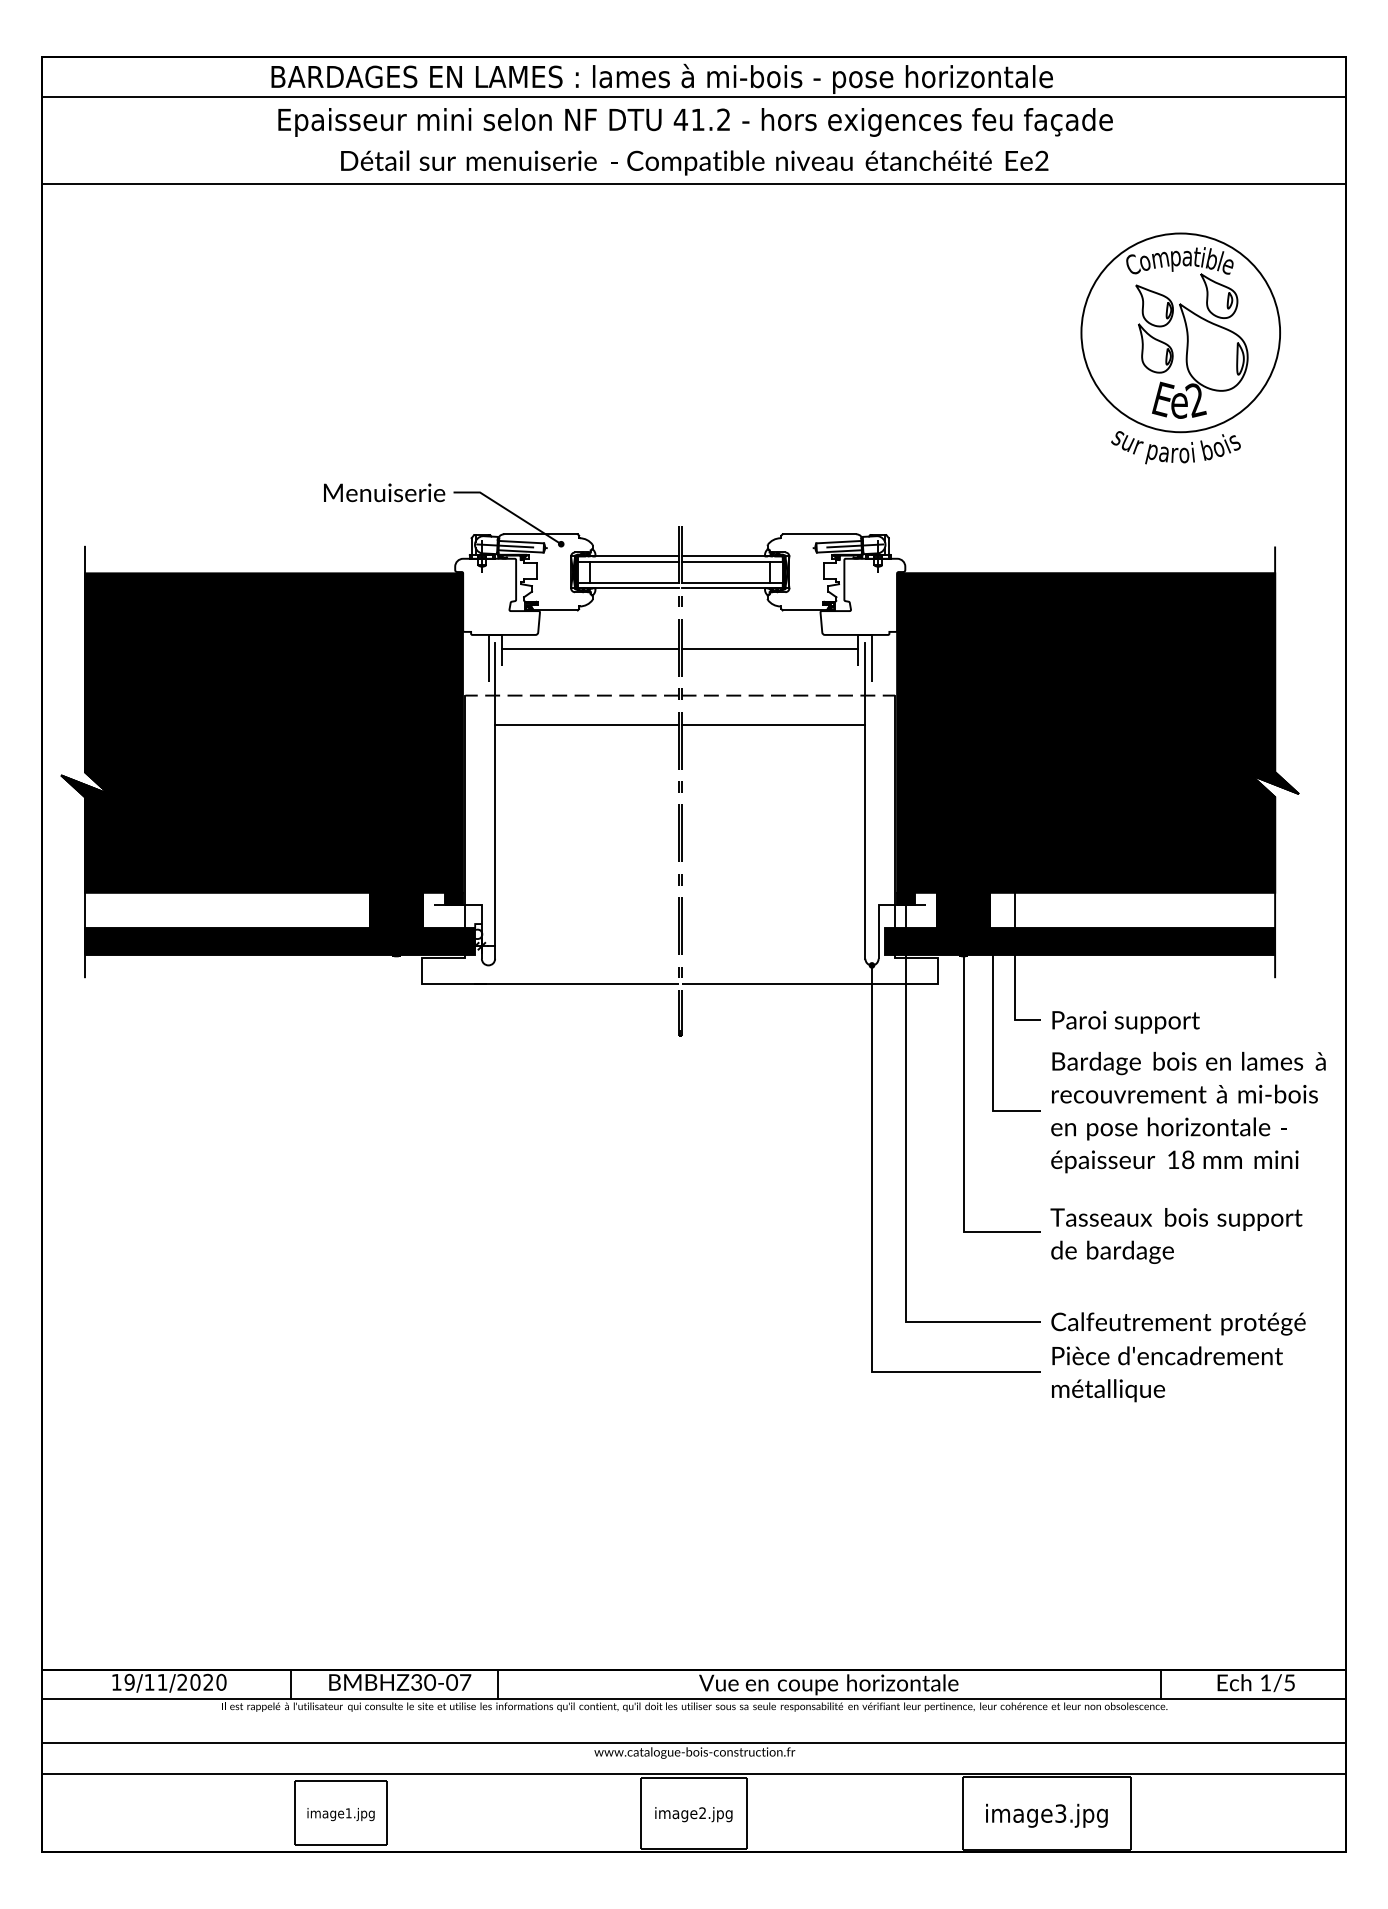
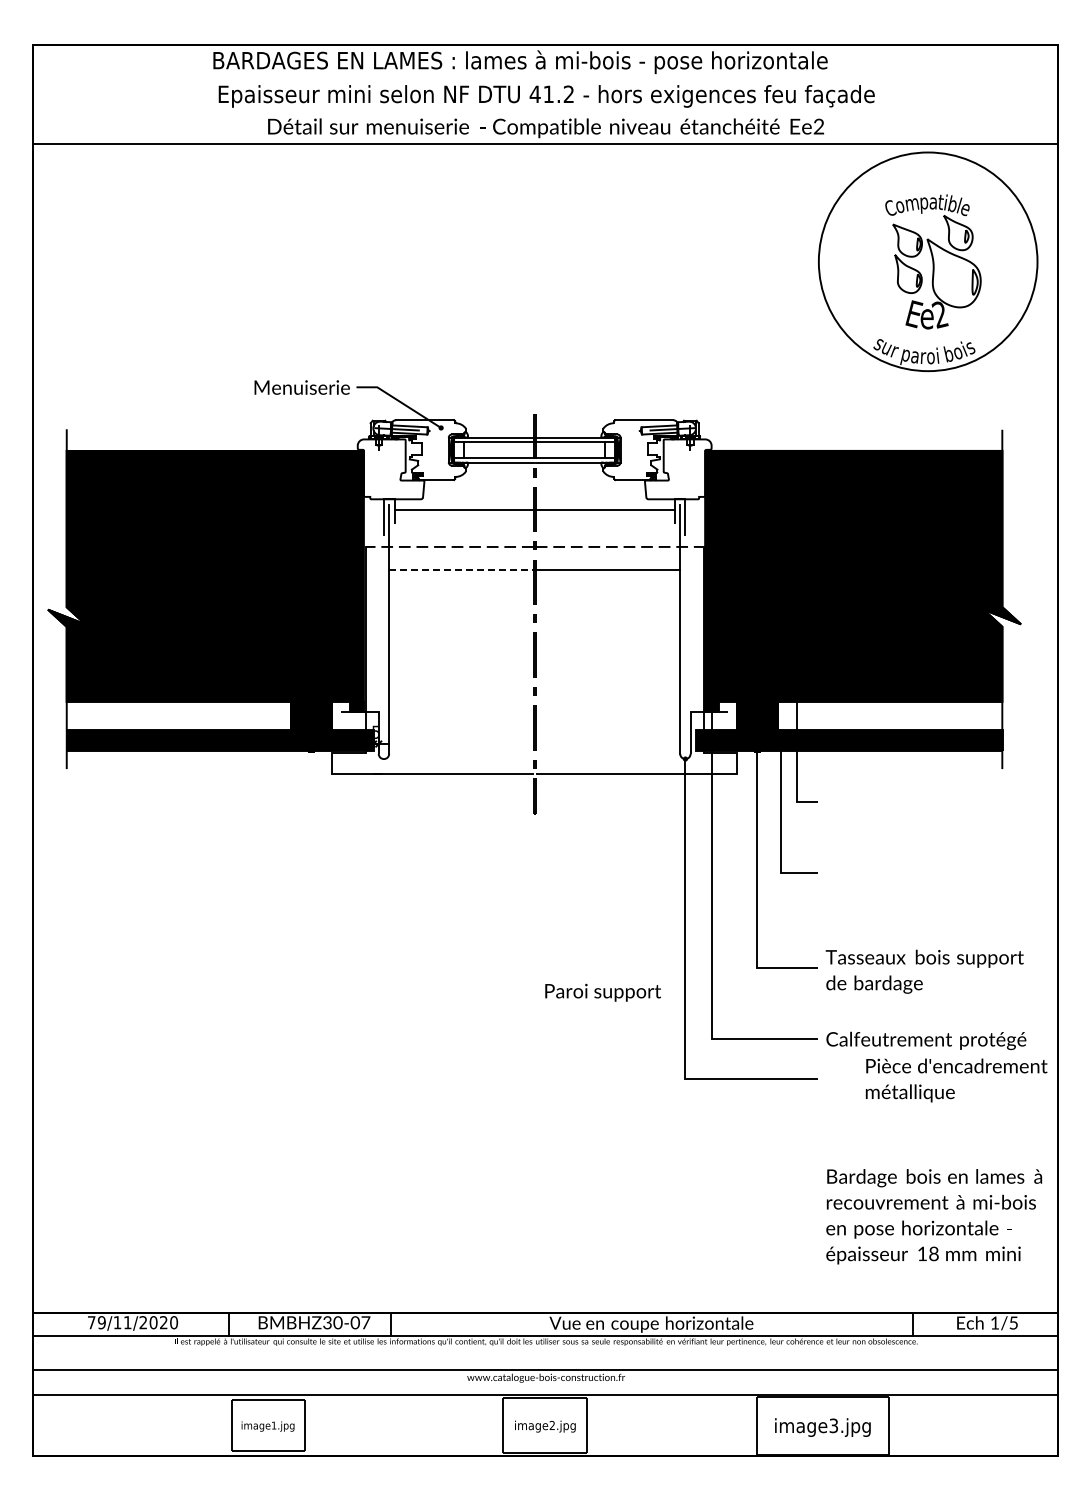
line: (694, 97) -> (545, 76), removed
circle: (1181, 332) -> (928, 261), size x1.4
line: (587, 725) -> (461, 570), solid -> dashed
text: (1125, 1021) -> (602, 992), moved
text: (1188, 1112) -> (934, 1216), moved
text: (1167, 1374) -> (956, 1080), moved
text: (116, 1682) -> (91, 1322), 19/11/2020 -> 79/11/2020

